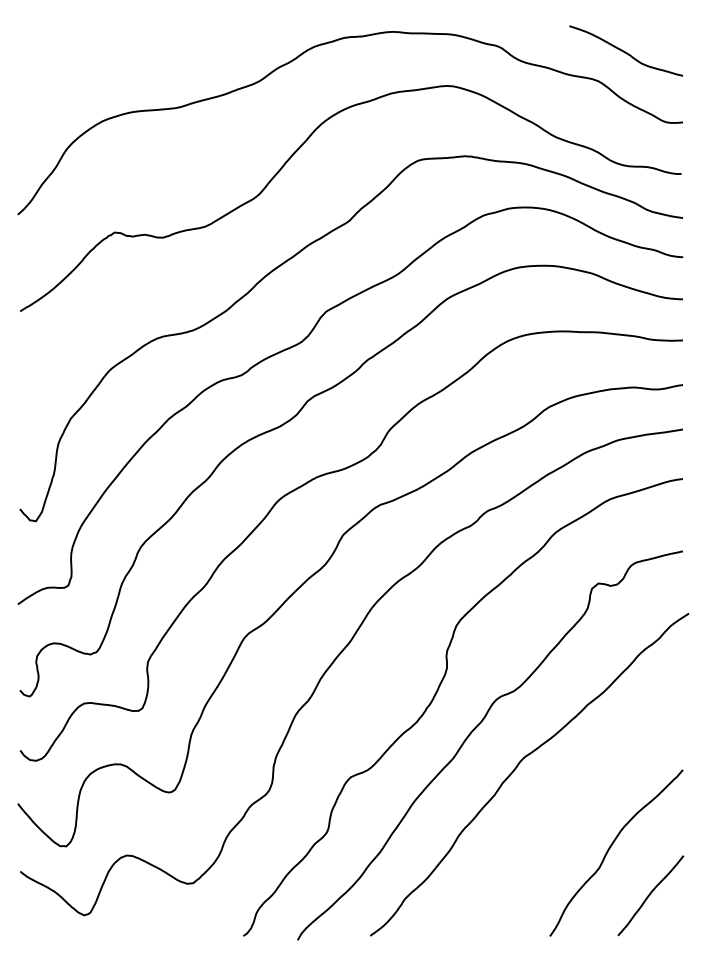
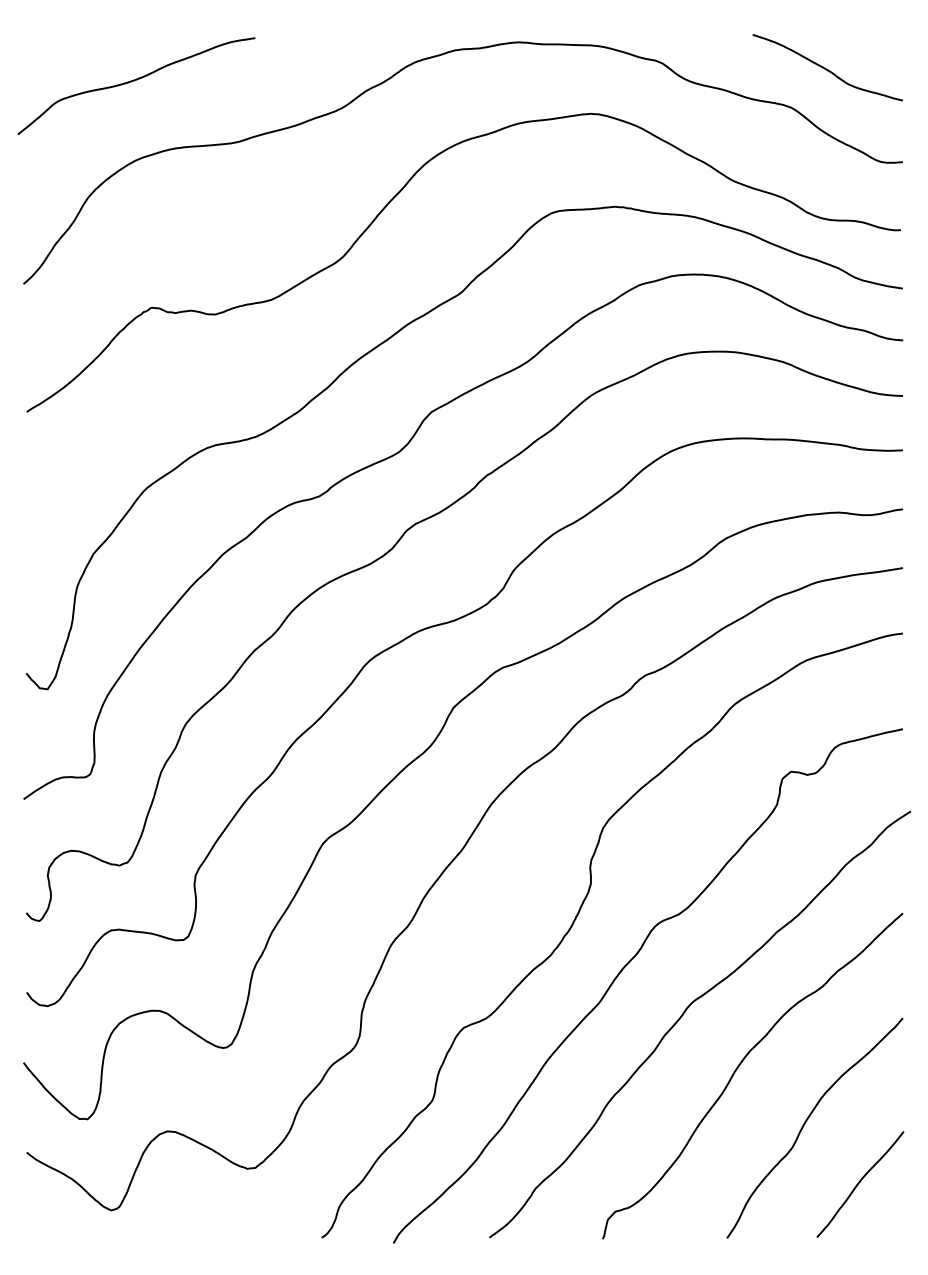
curve: (102, 61) -> (135, 81), added
curve: (561, 804) -> (742, 1063), added

